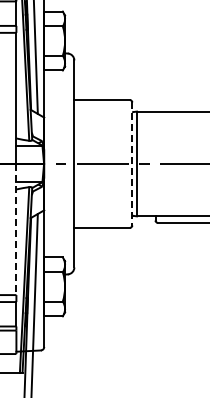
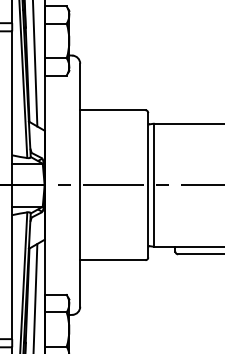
line: (132, 163) -> (148, 184), dashed -> solid
line: (16, 229) -> (12, 262), dashed -> solid

